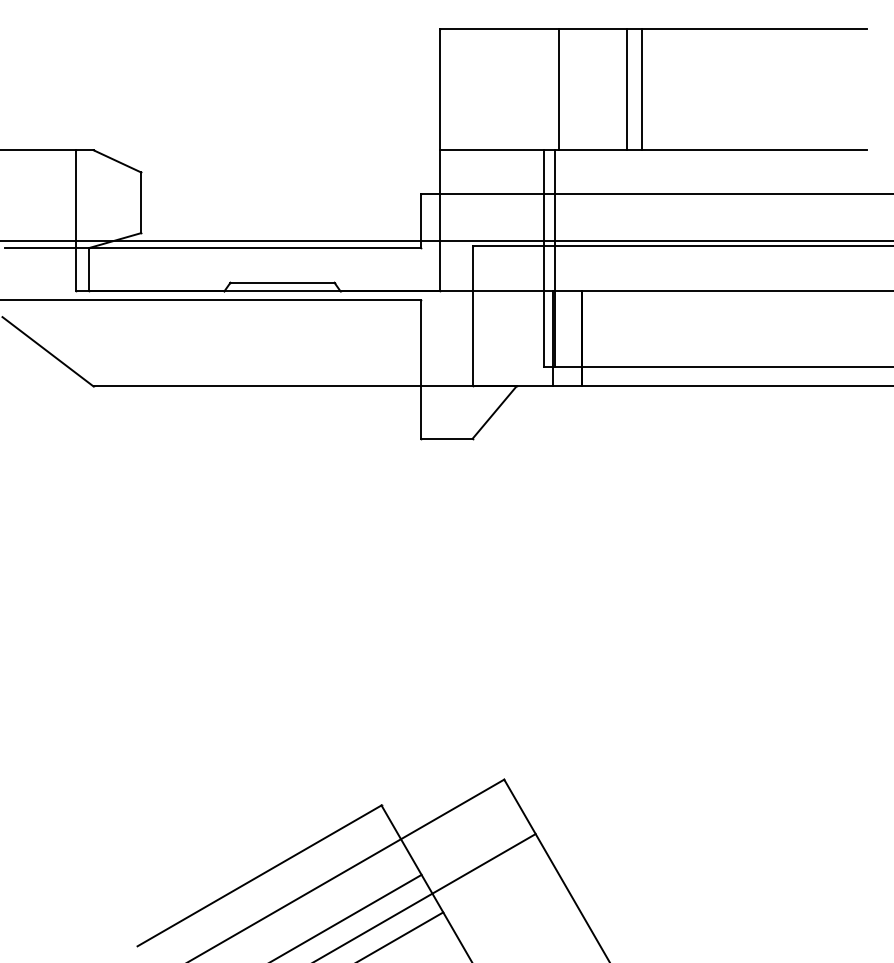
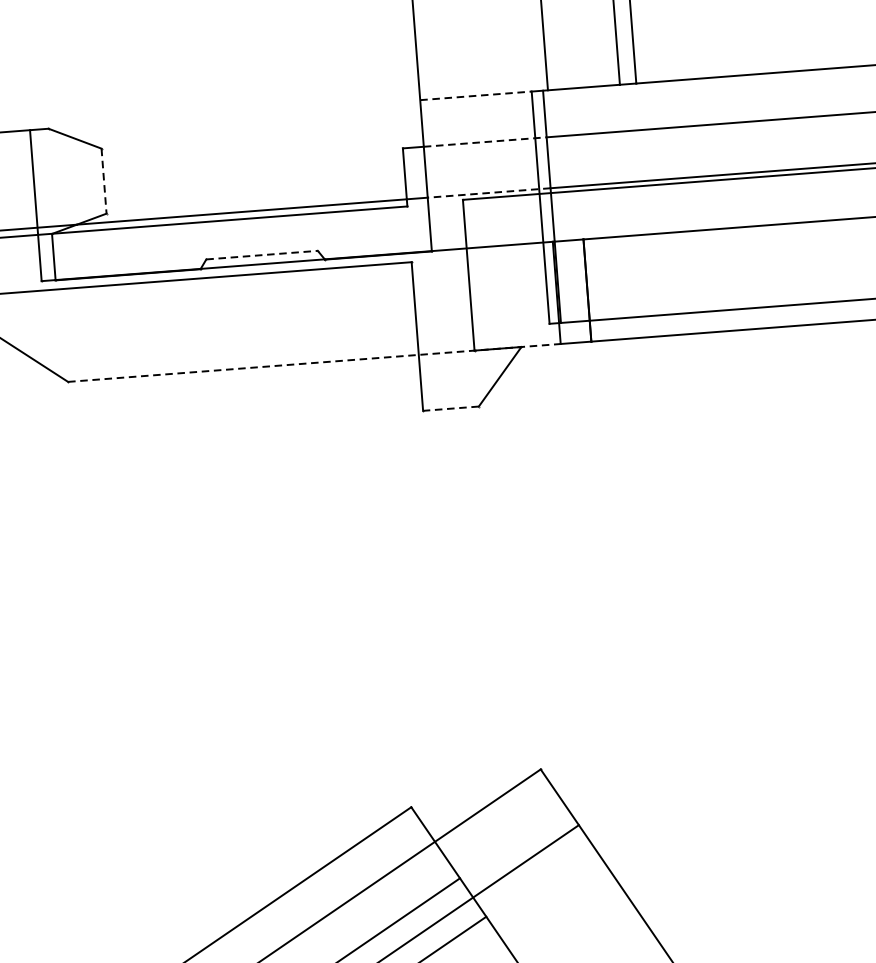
line: (492, 150) -> (476, 96), solid -> dashed
line: (498, 193) -> (486, 141), solid -> dashed
line: (141, 203) -> (104, 181), solid -> dashed
line: (497, 241) -> (489, 193), solid -> dashed
line: (282, 282) -> (262, 254), solid -> dashed
line: (323, 386) -> (314, 363), solid -> dashed
line: (446, 438) -> (450, 408), solid -> dashed

